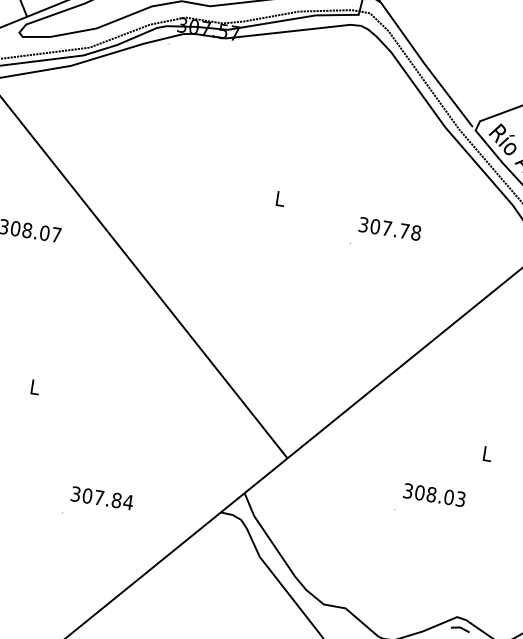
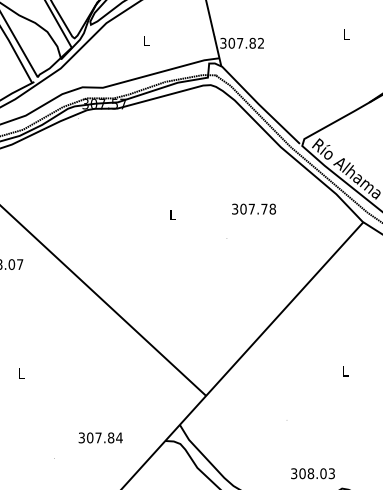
text: (389, 227) -> (253, 208), moved
text: (433, 494) -> (312, 473), moved
text: (102, 497) -> (100, 437), moved

